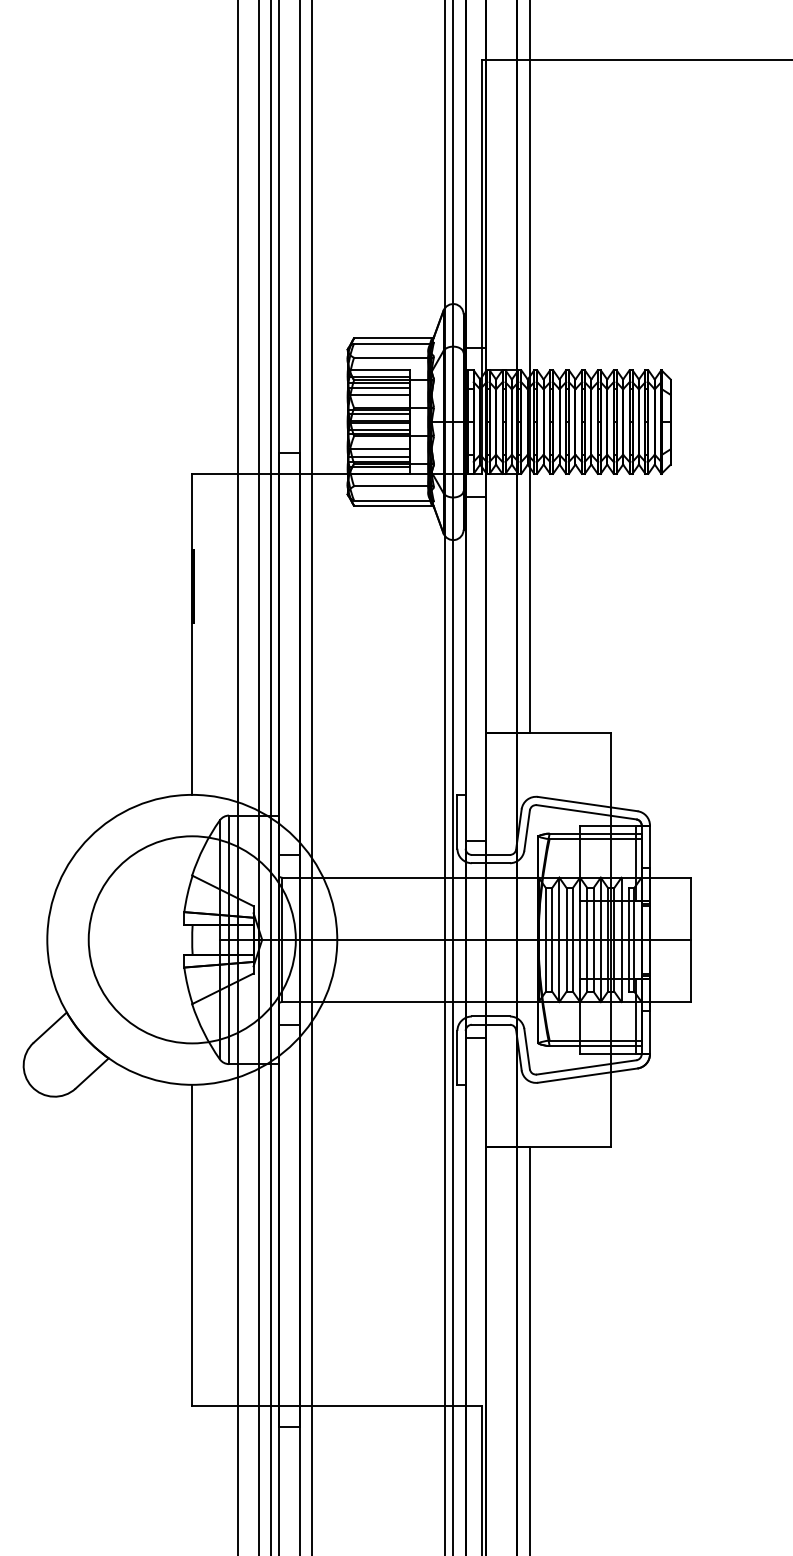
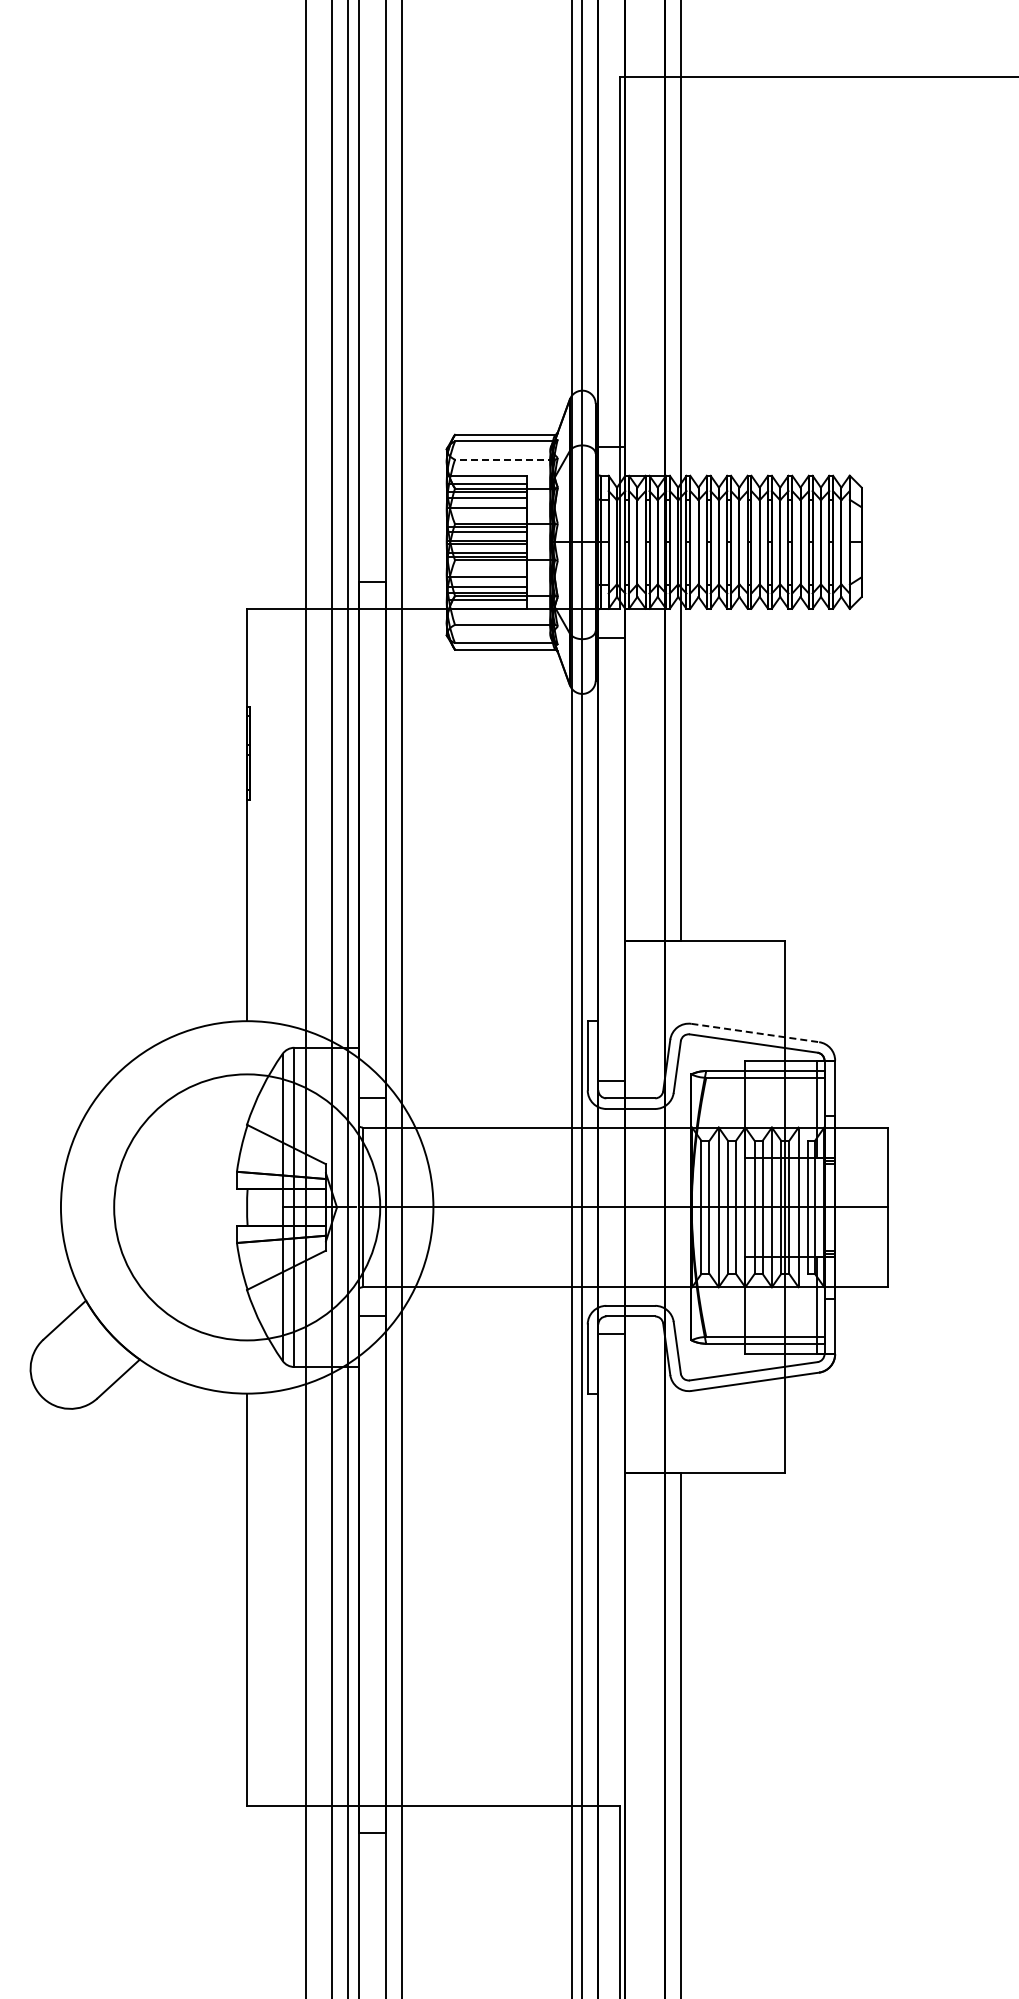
line: (392, 357) -> (504, 459), solid -> dashed
line: (588, 804) -> (755, 1033), solid -> dashed

